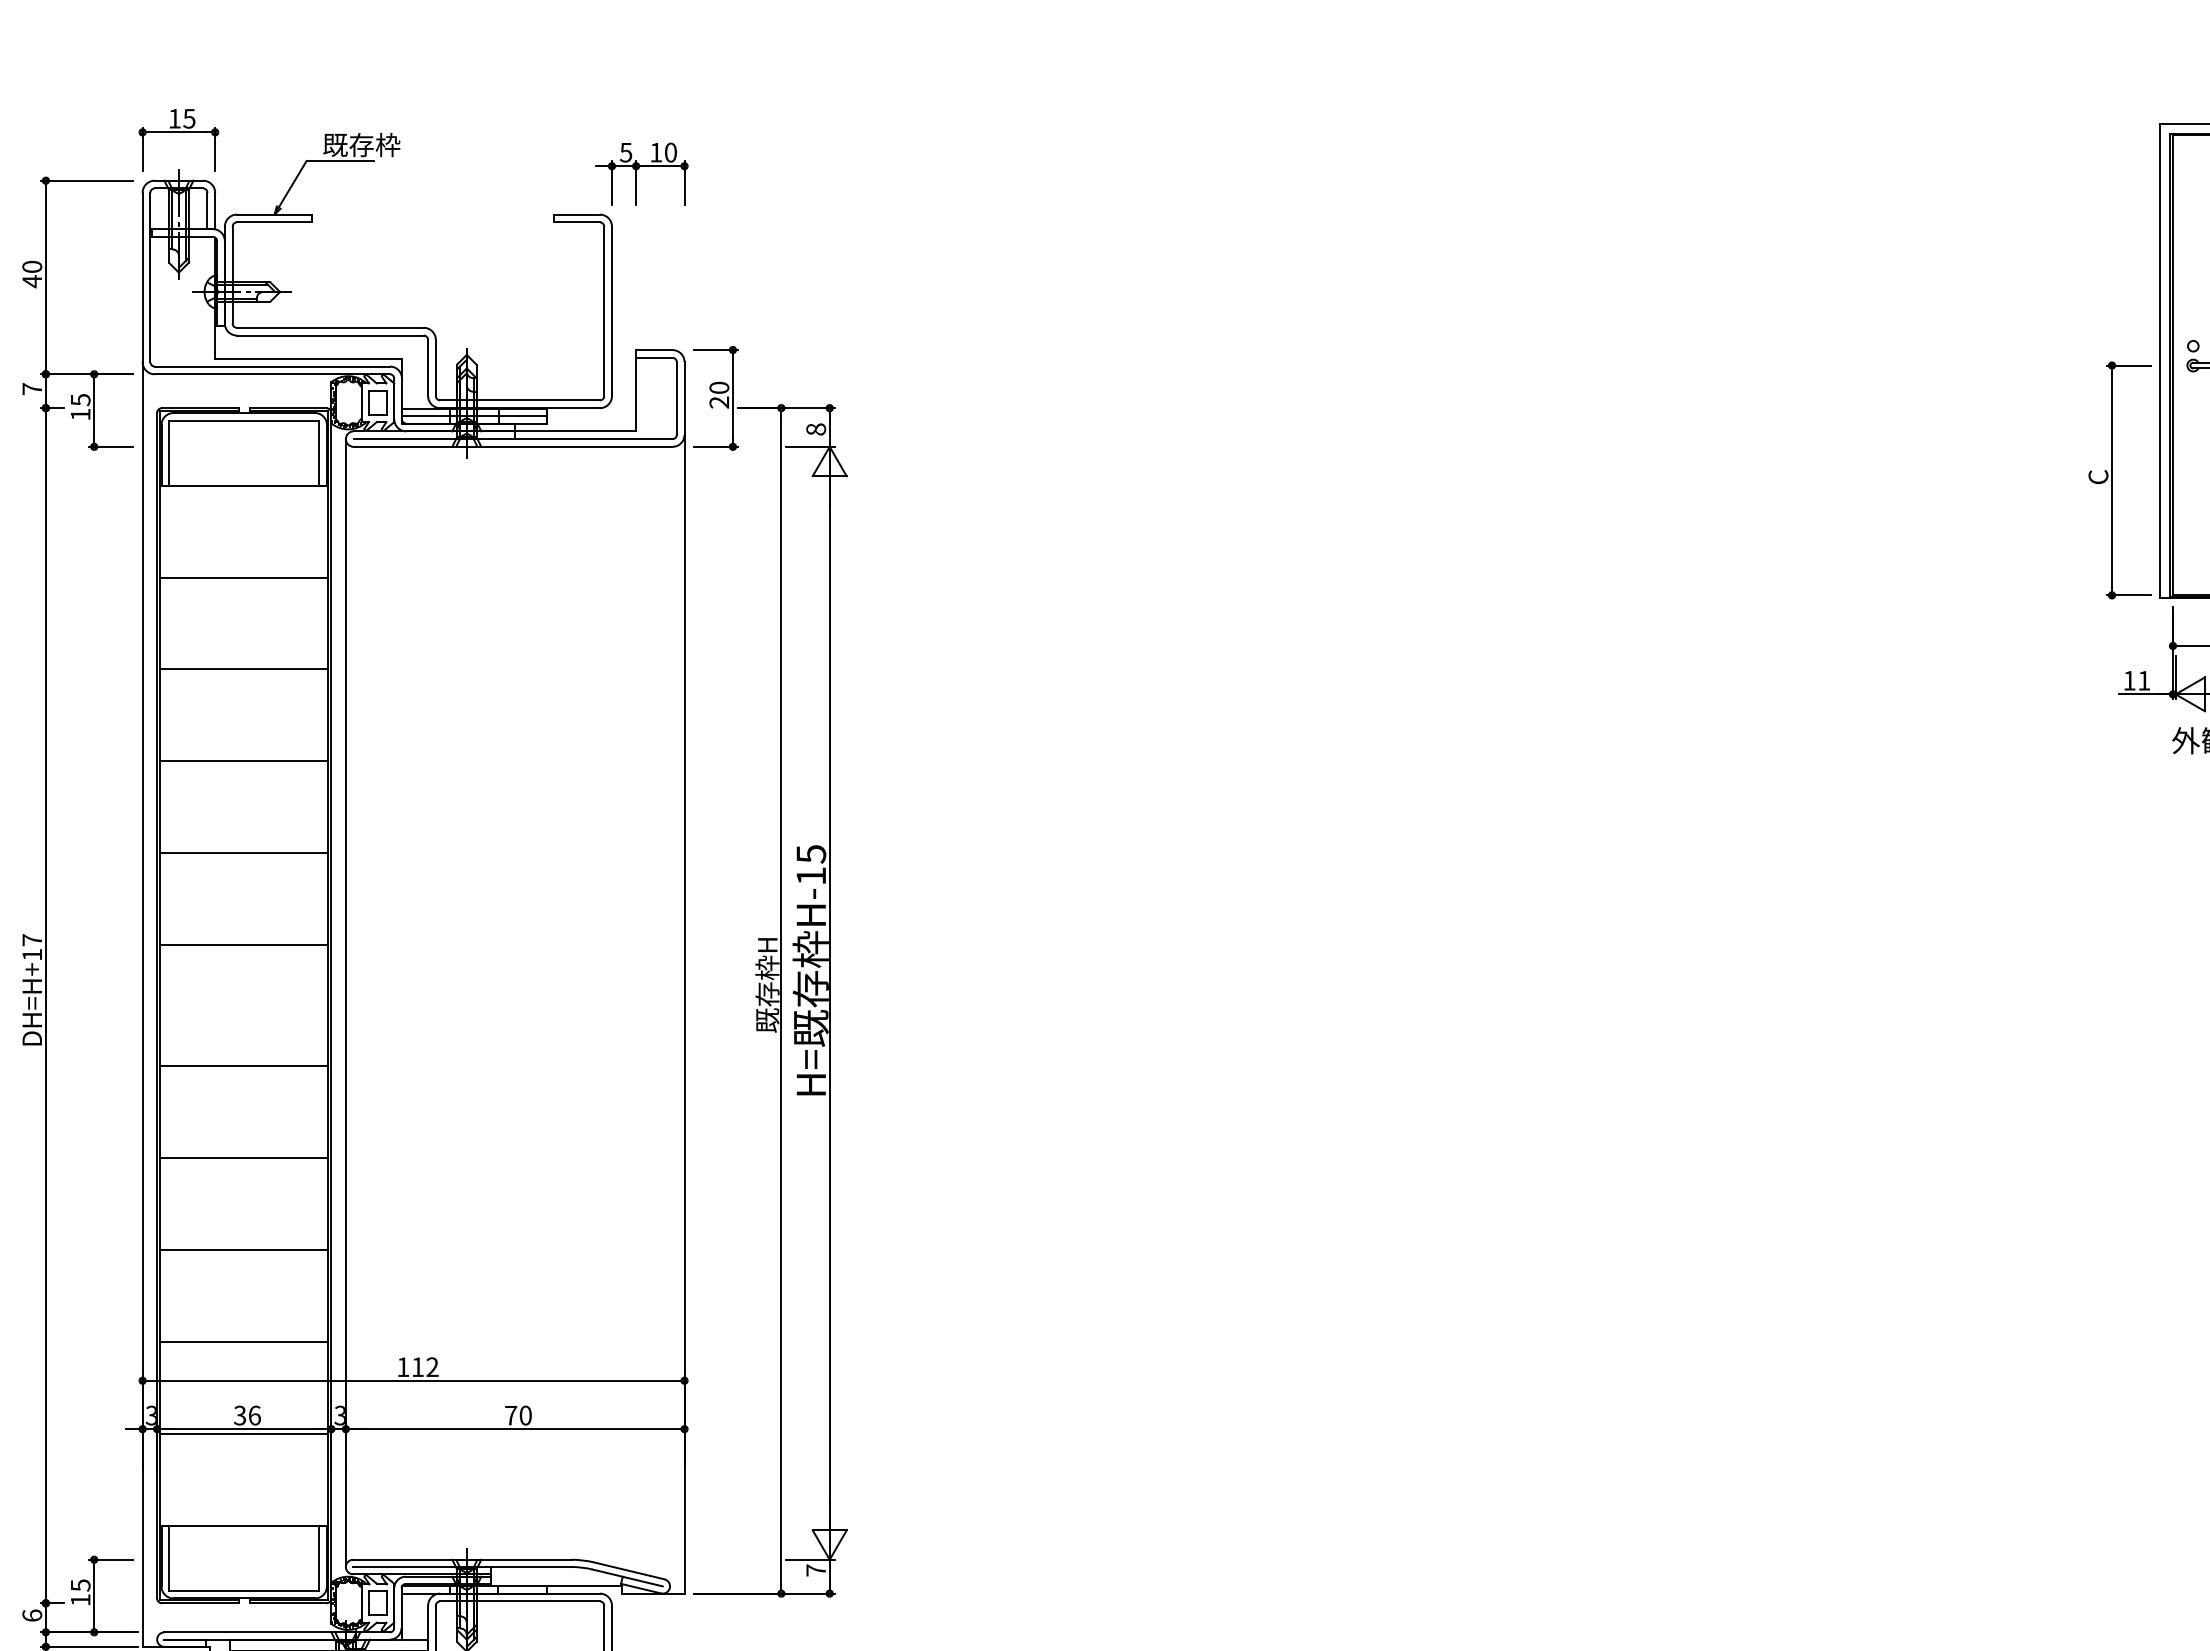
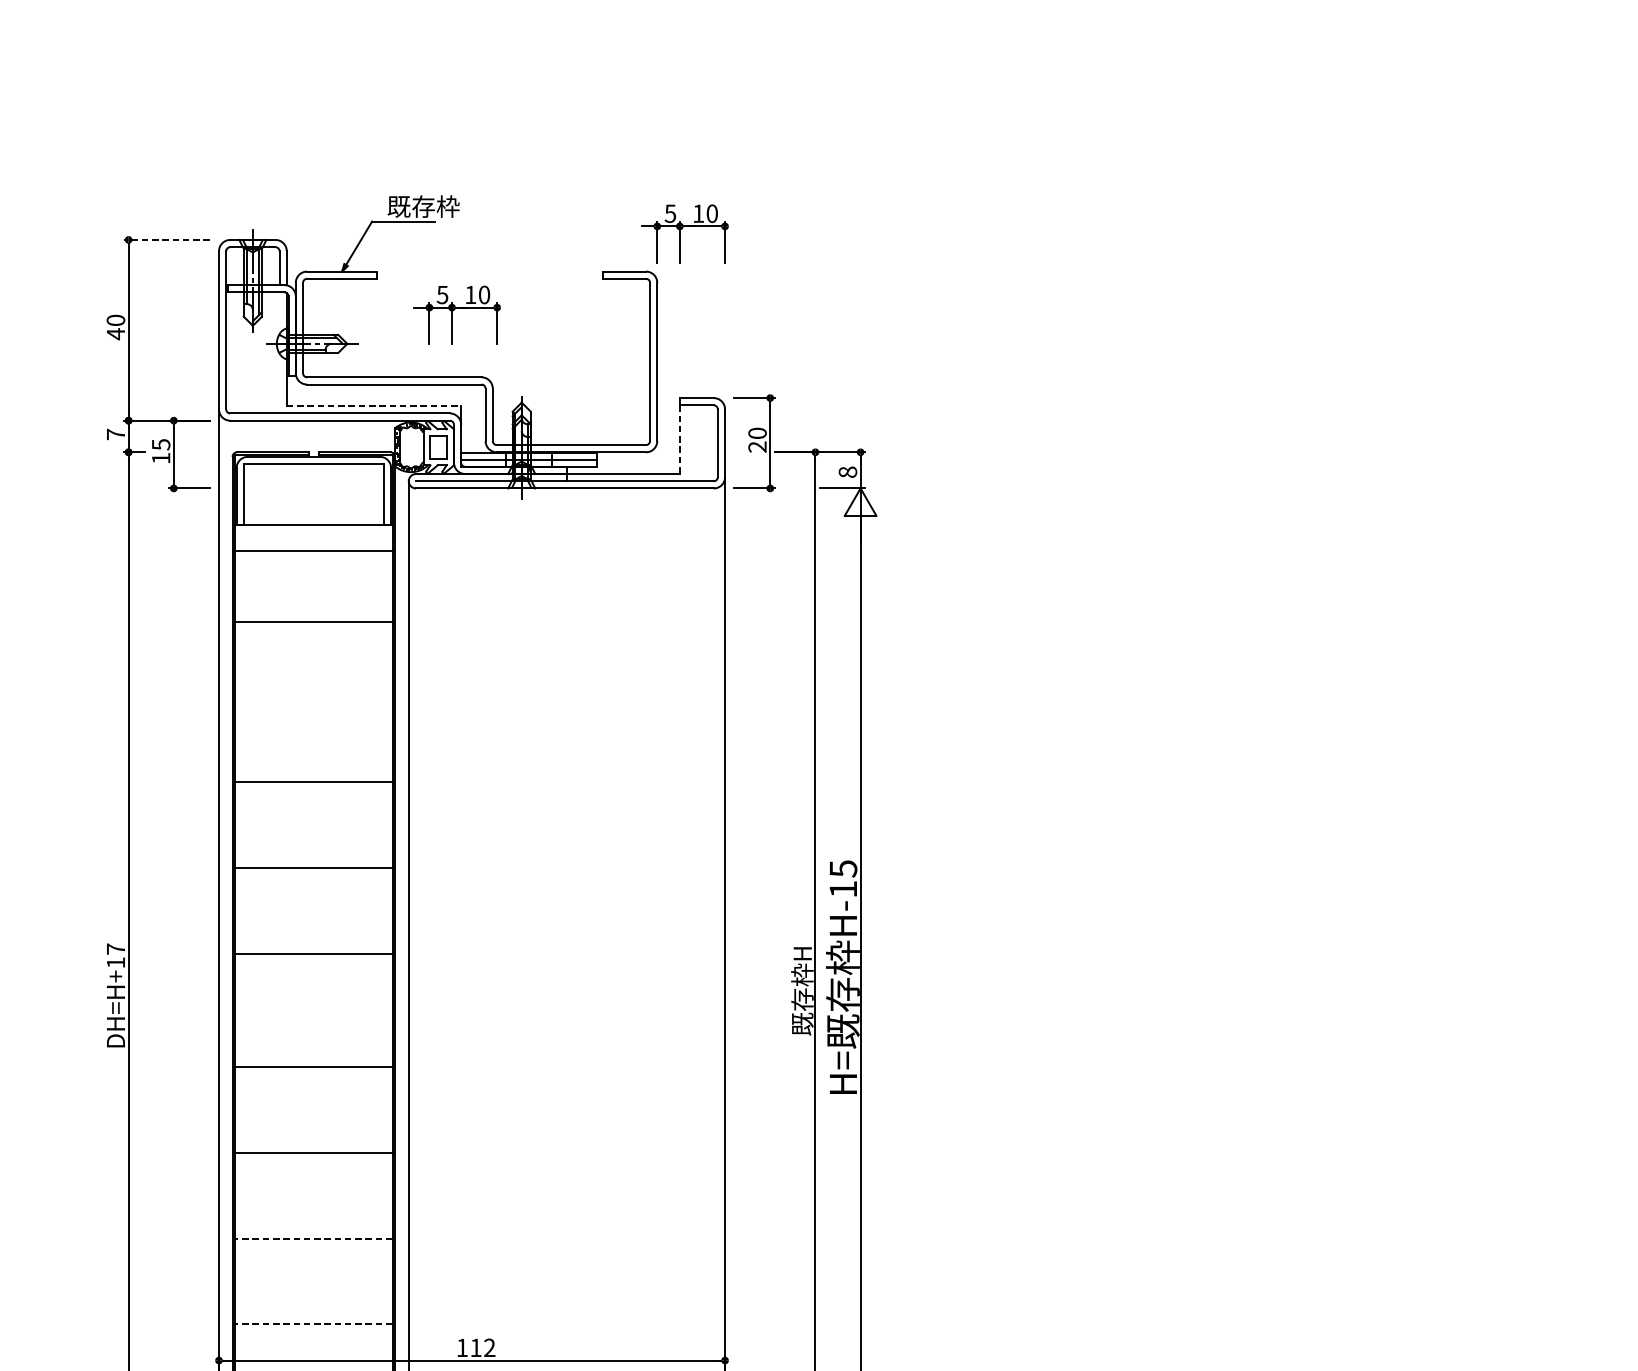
part: (178, 132) -> (252, 194), removed
line: (86, 180) -> (166, 239), solid -> dashed
part: (397, 260) -> (457, 314), added
line: (309, 358) -> (374, 405), solid -> dashed
line: (636, 394) -> (680, 439), solid -> dashed
line: (244, 577) -> (314, 550), moved
line: (244, 669) -> (314, 621), moved
line: (243, 1250) -> (313, 1238), solid -> dashed
line: (243, 1342) -> (313, 1324), solid -> dashed

